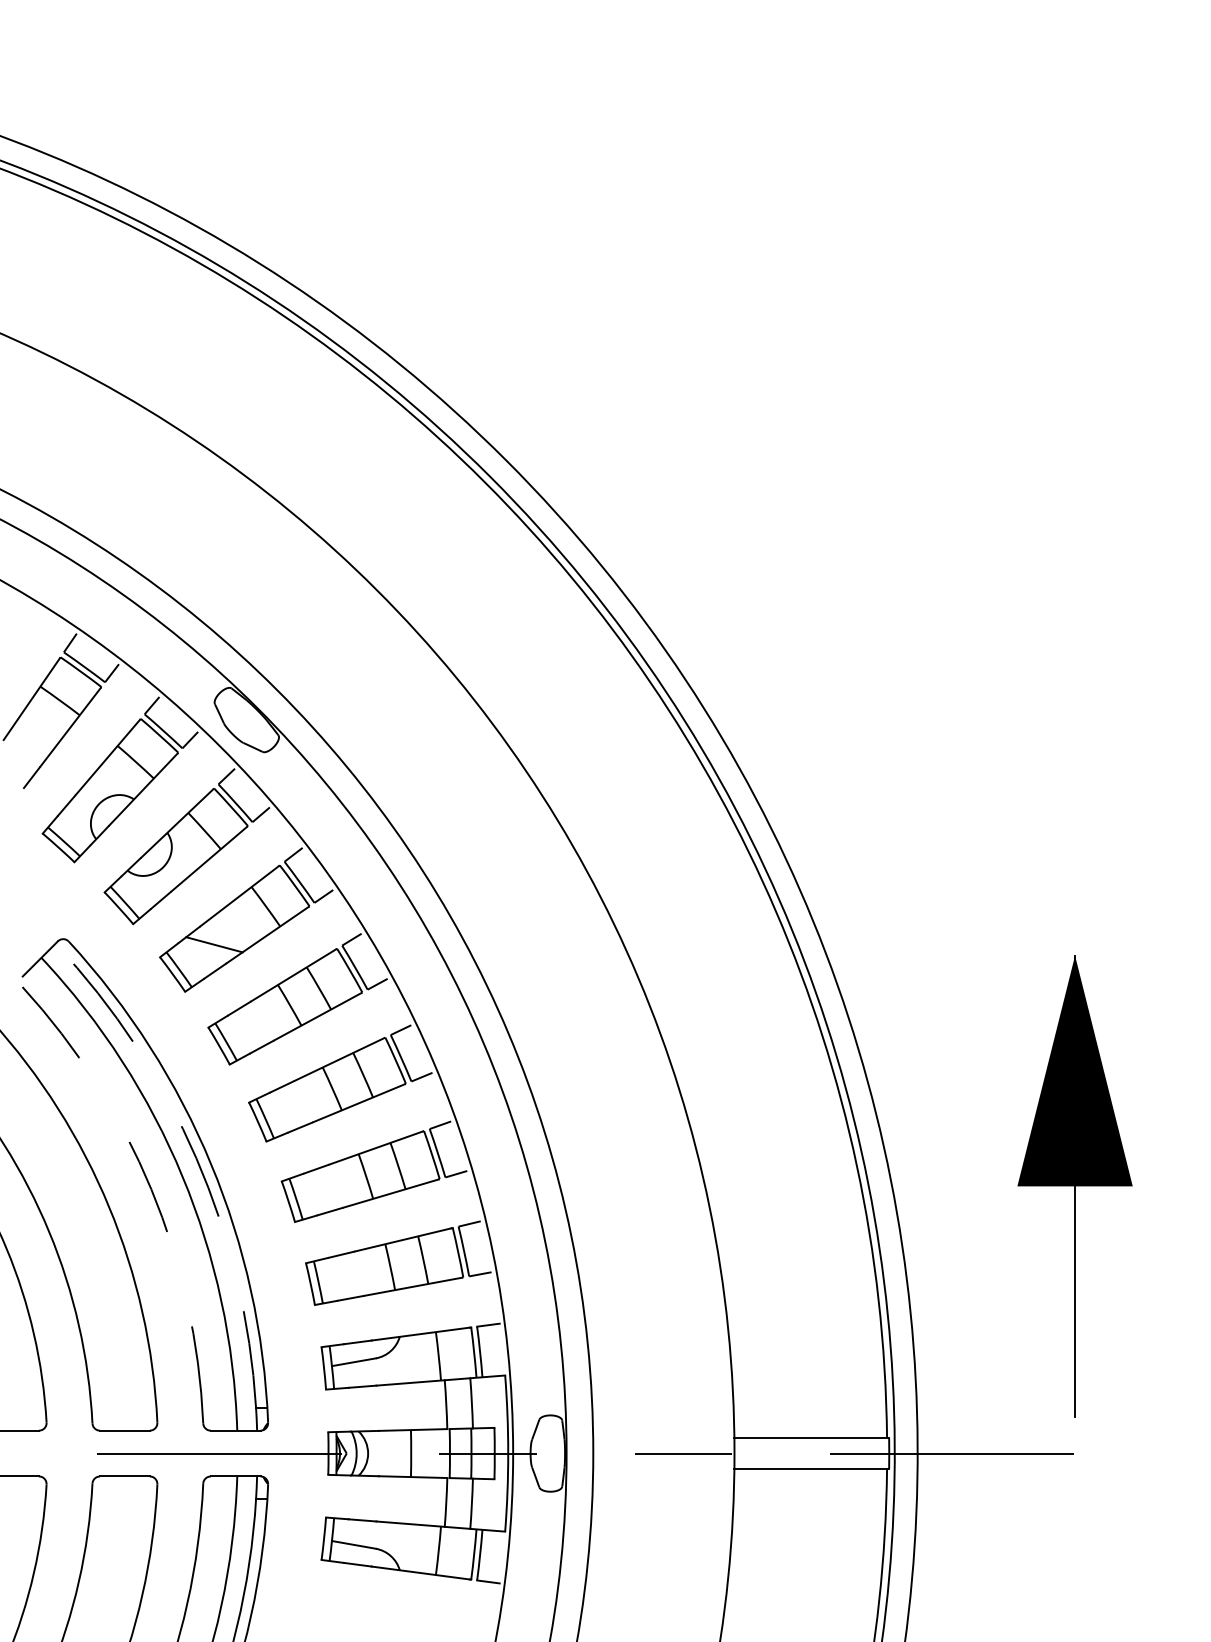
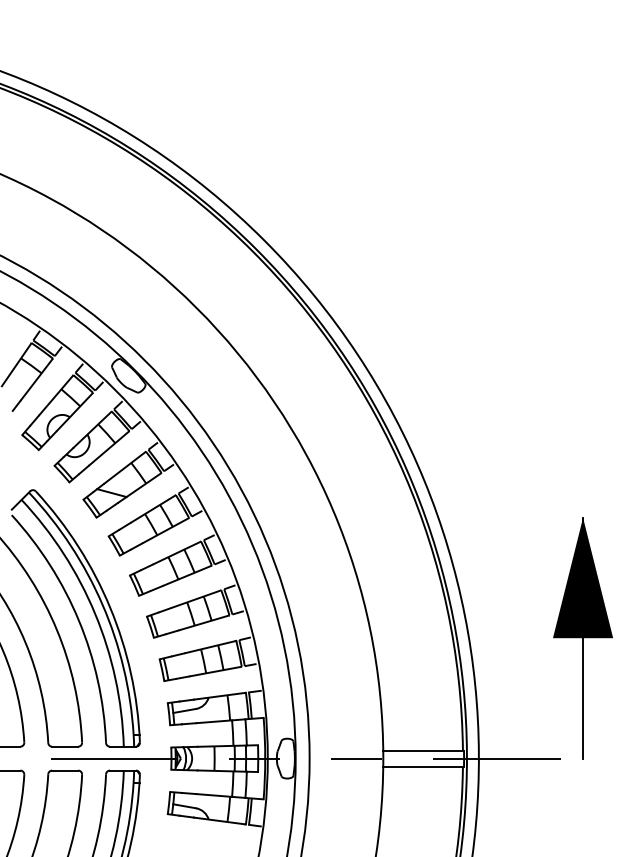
arc: (196, 1158) -> (102, 604), dashed -> solid
part: (1073, 1186) -> (582, 638), moved
arc: (150, 1188) -> (78, 620), dashed -> solid

